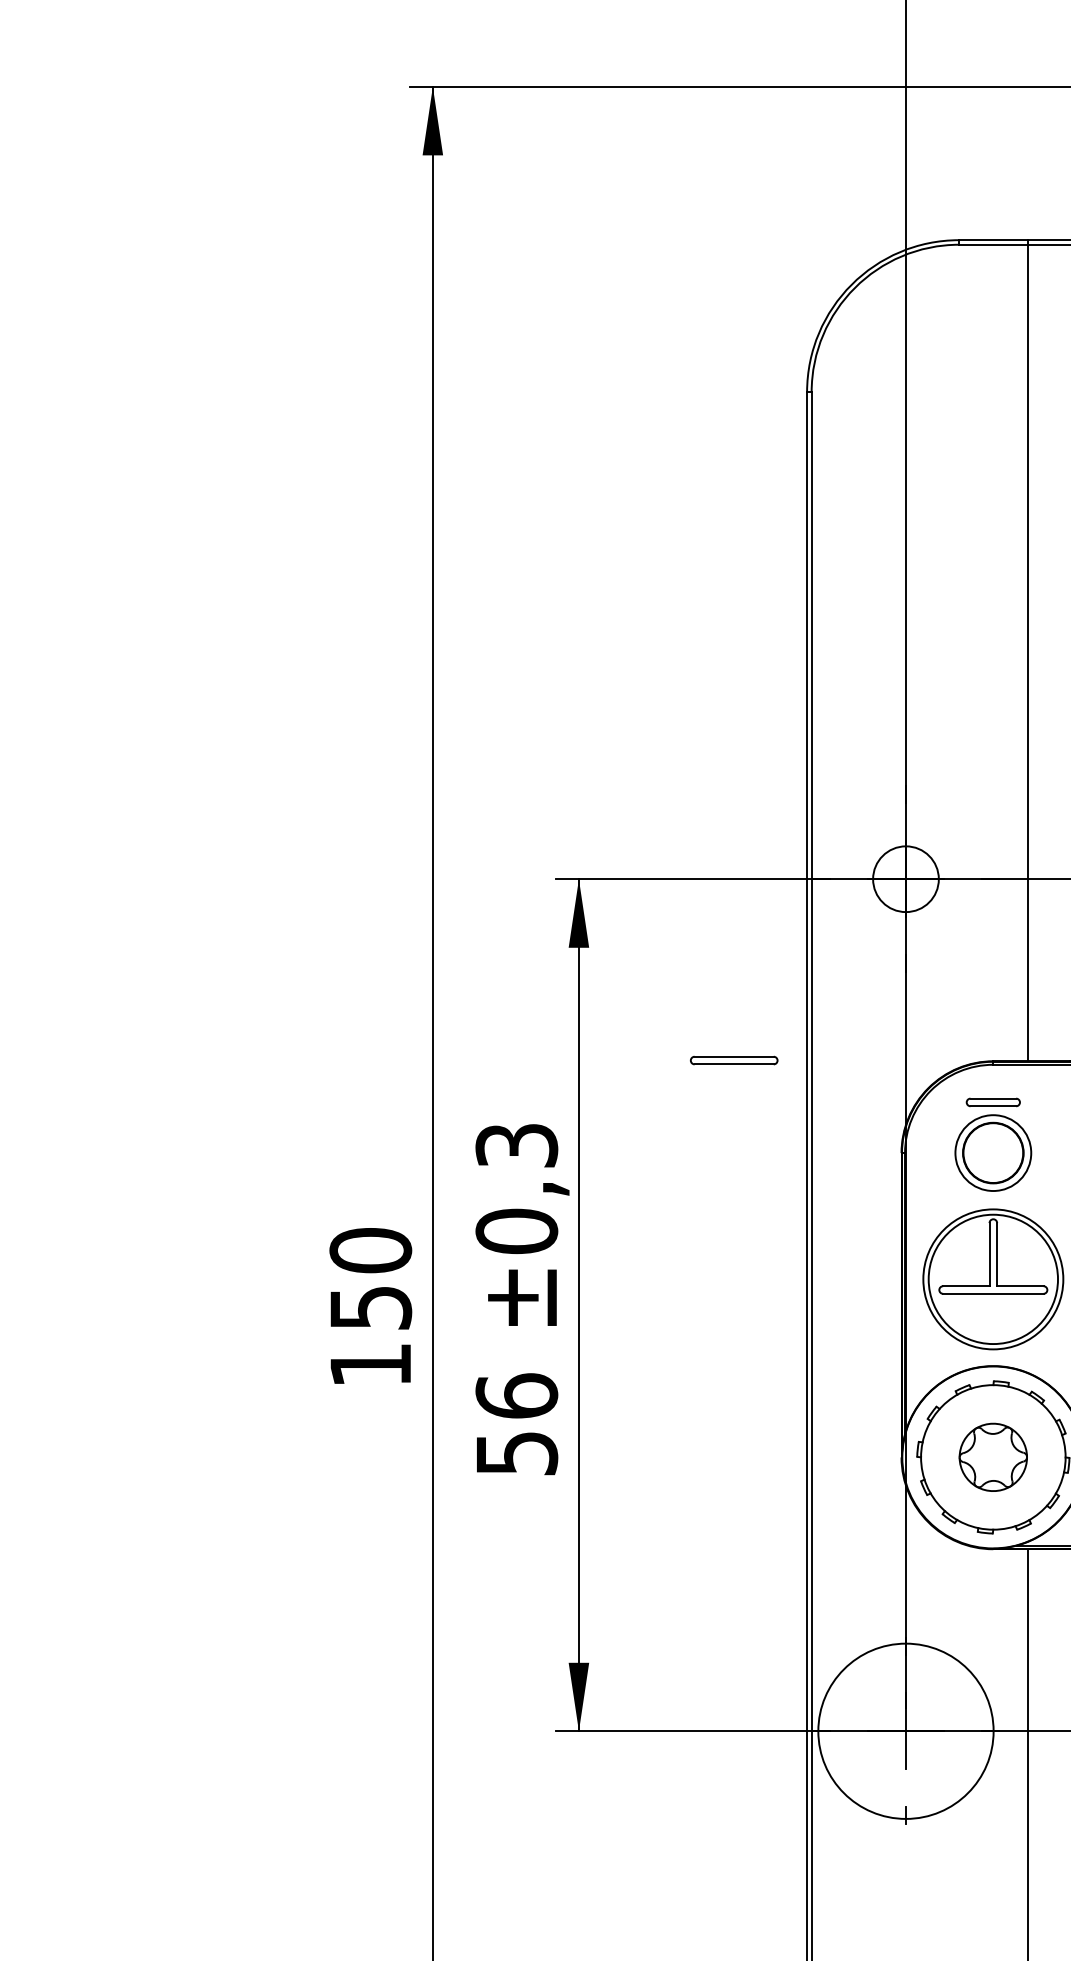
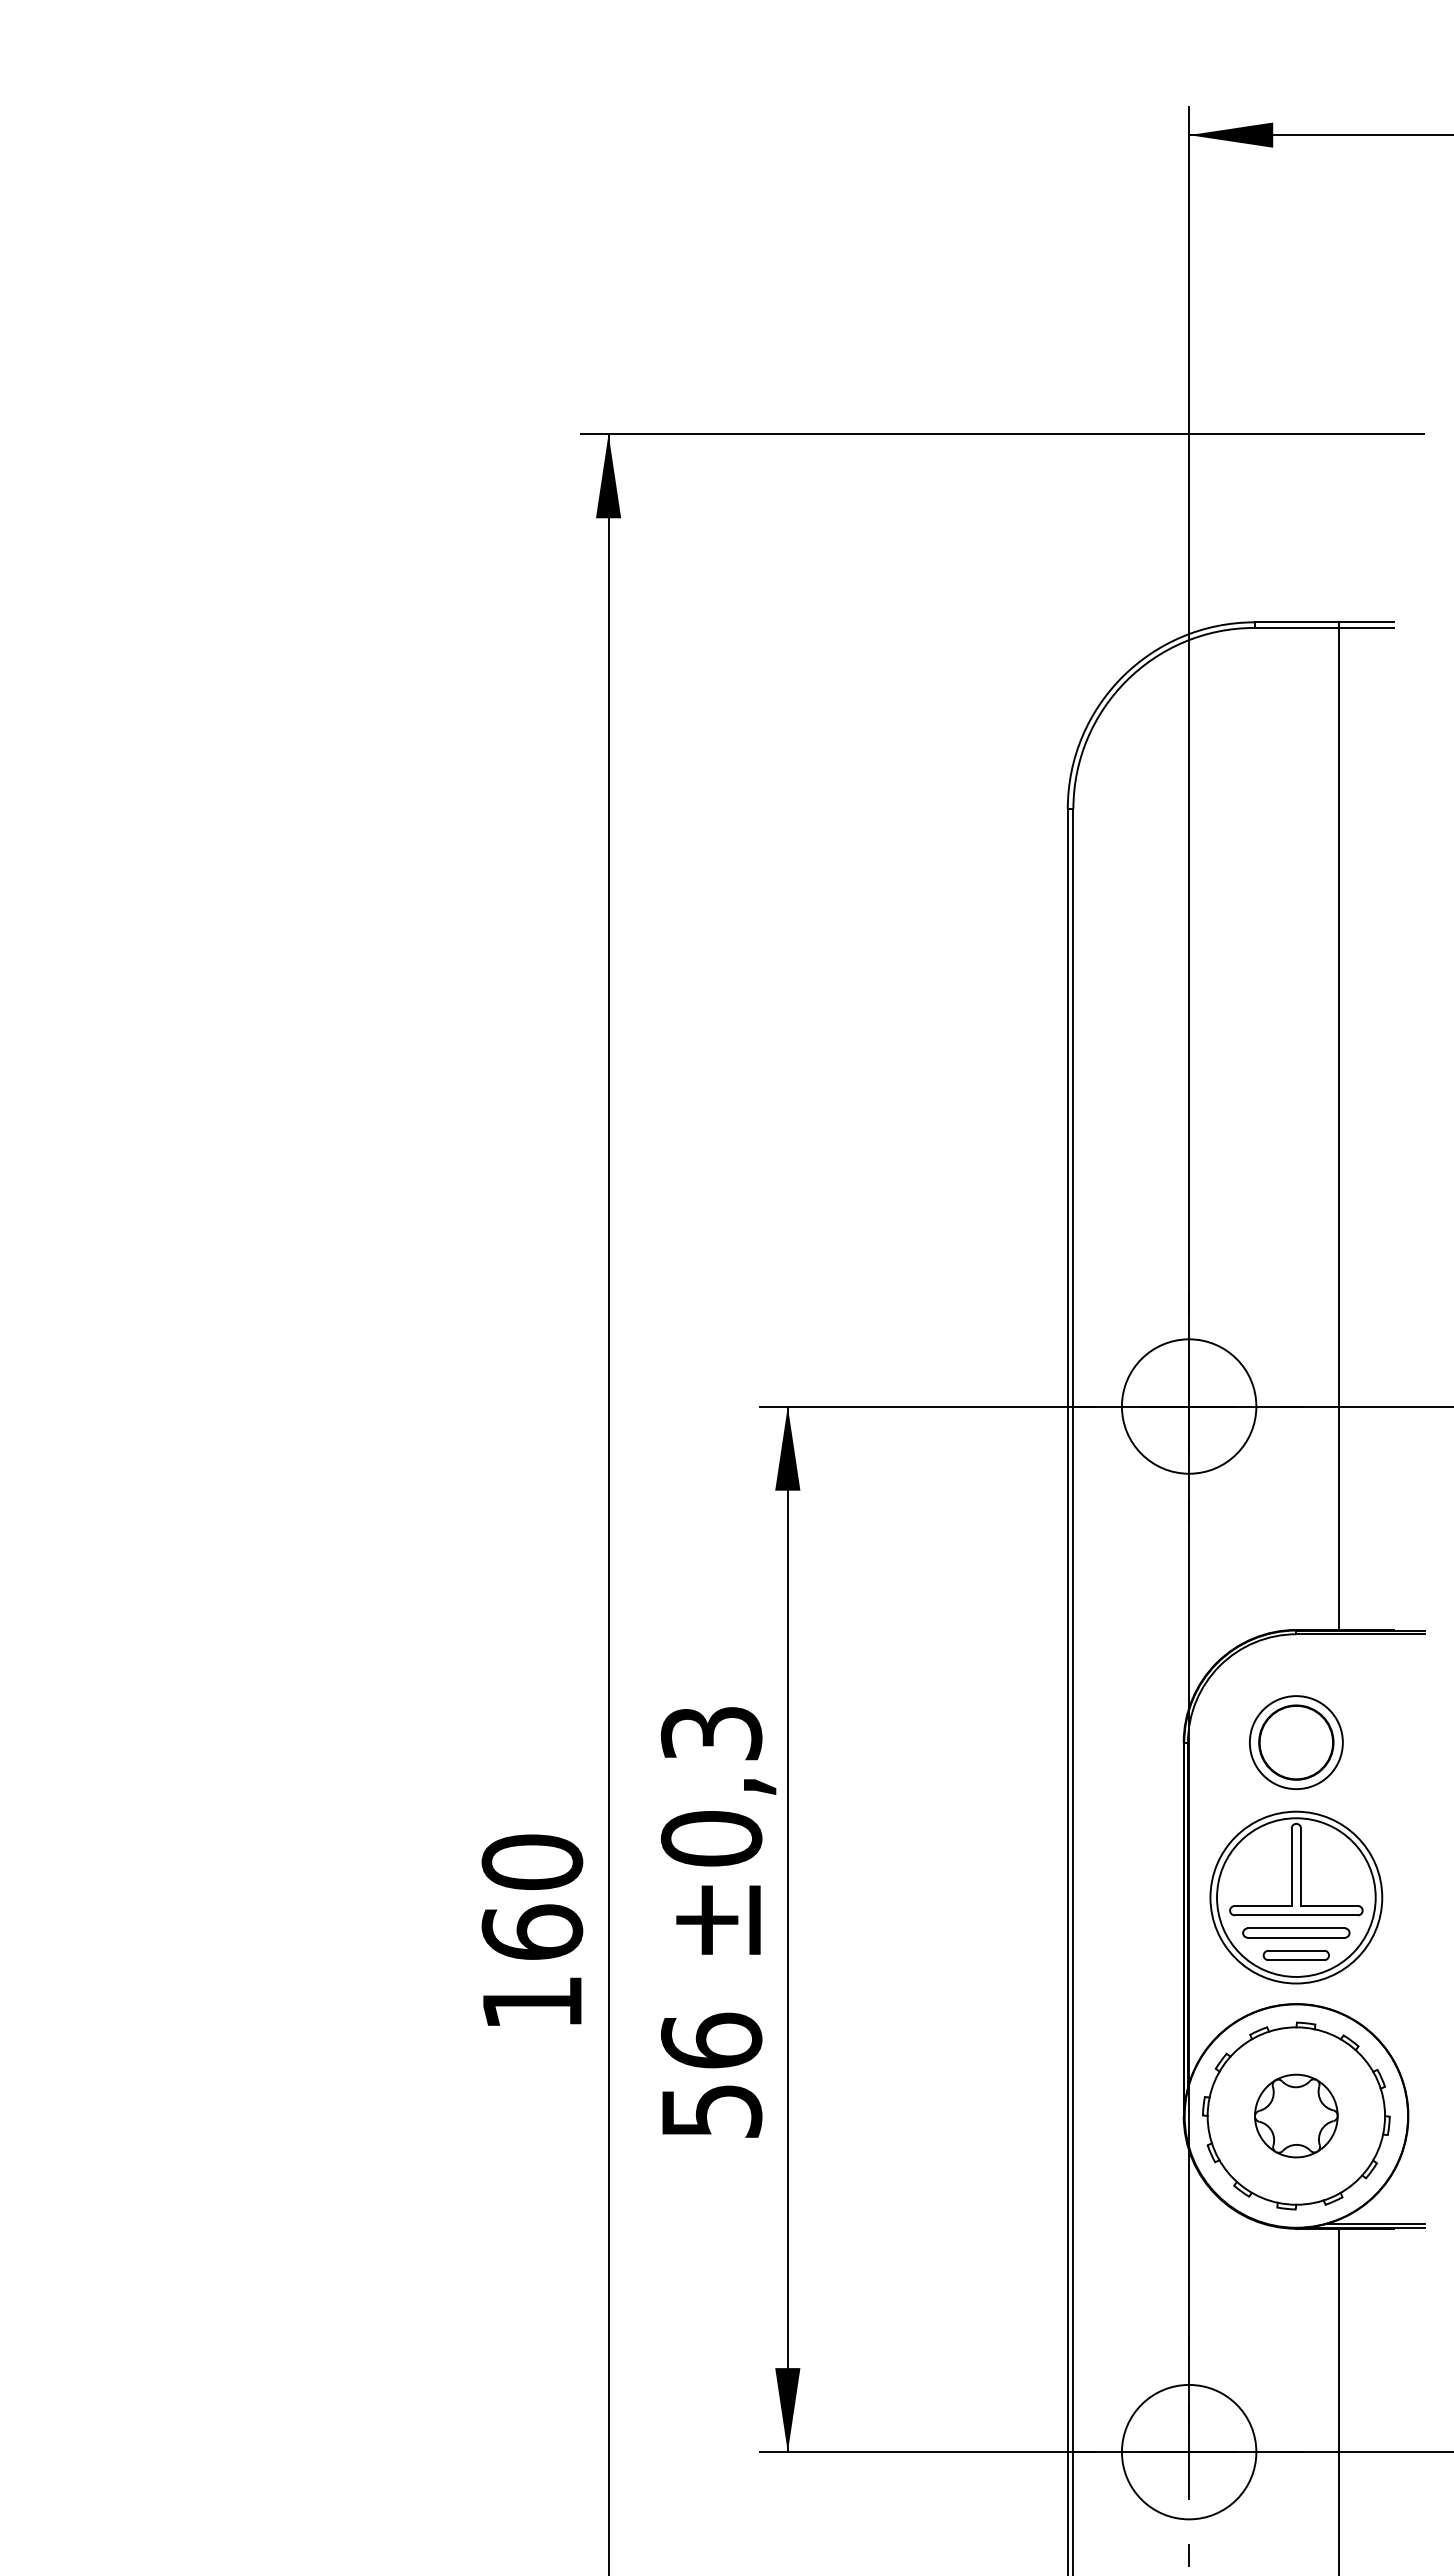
circle: (905, 879) -> (1188, 1406), size x1.67
part: (734, 1060) -> (1296, 1932), moved
part: (992, 1102) -> (1295, 1955), moved
text: (370, 1307) -> (532, 1931), 150 -> 160
circle: (905, 1730) -> (1188, 2451), size x0.62

